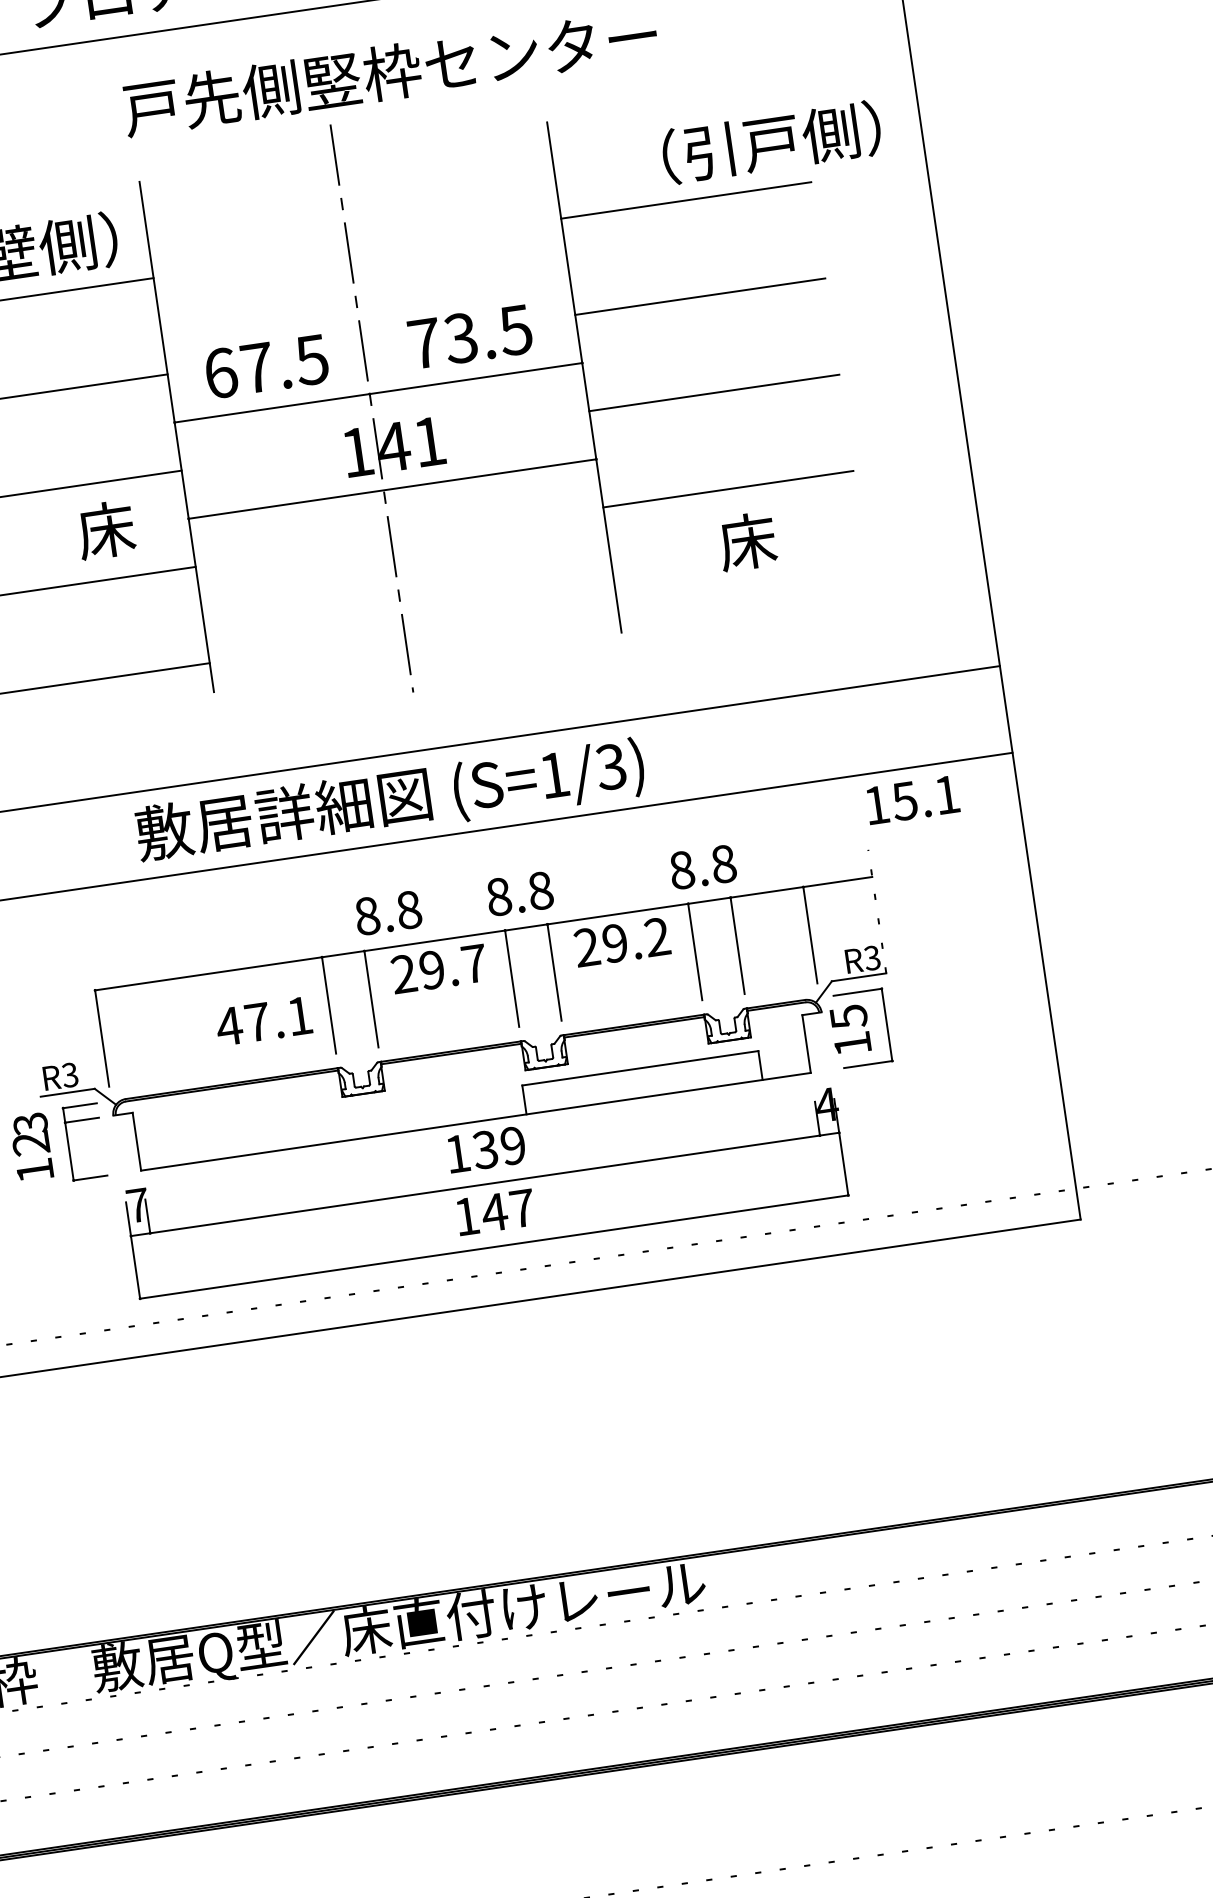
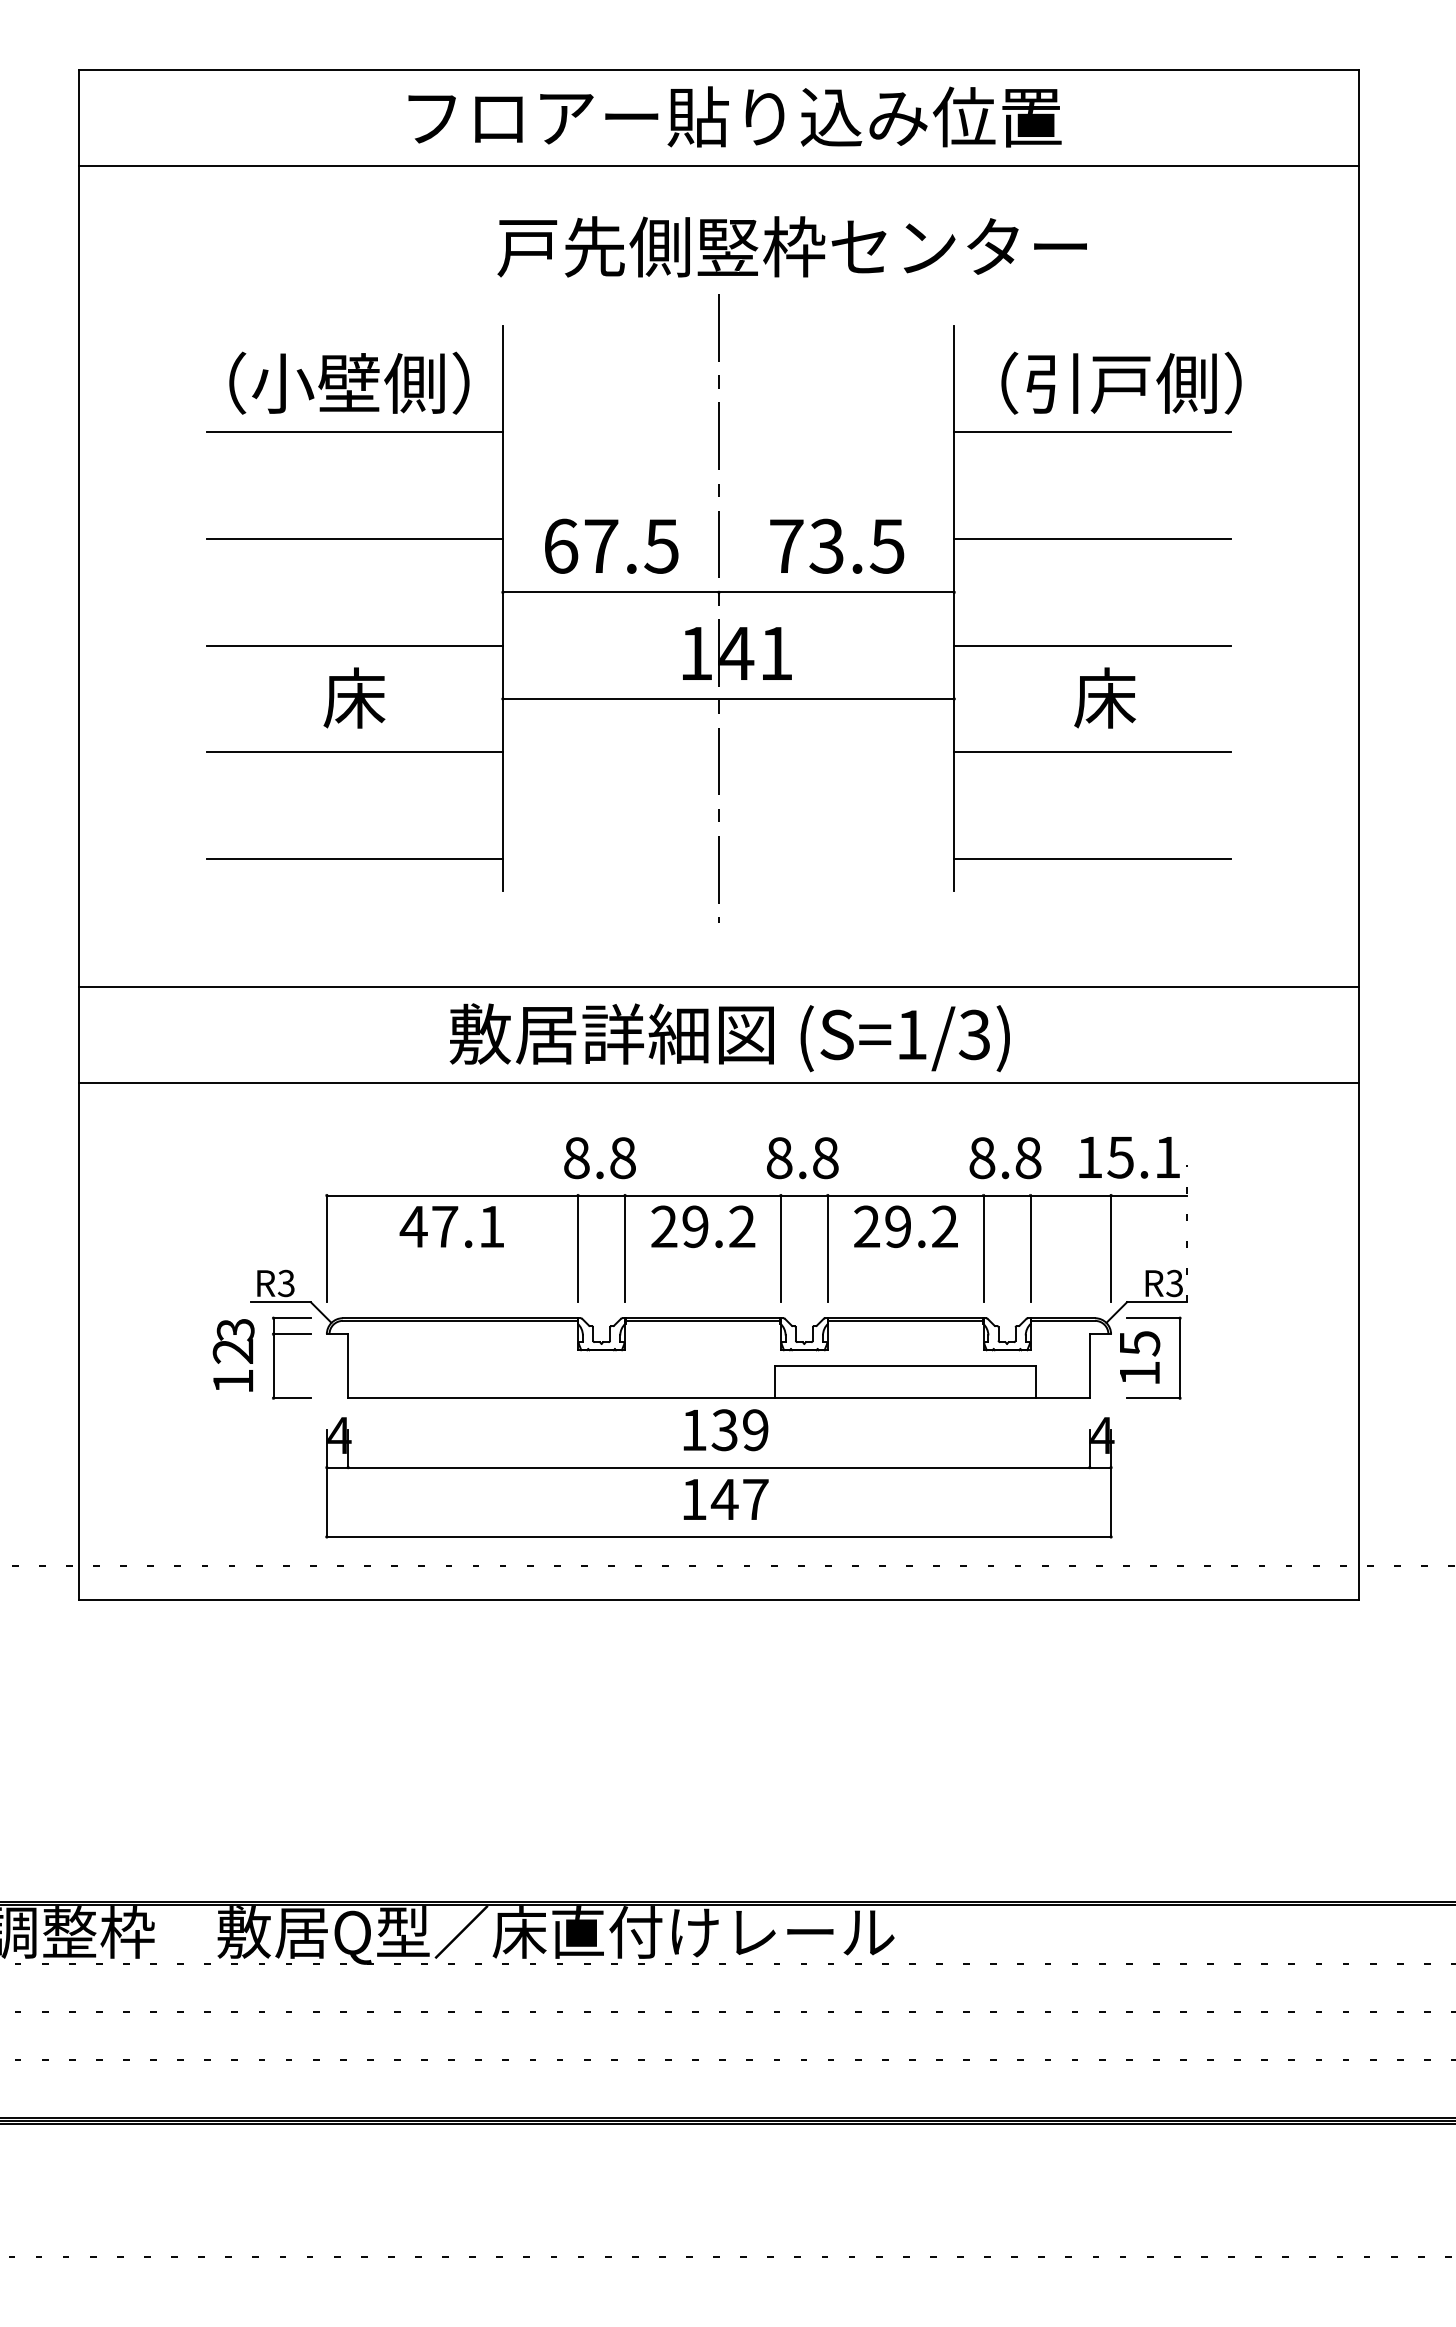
text: (771, 141) -> (1121, 382), moved
text: (105, 529) -> (354, 697), moved
text: (746, 541) -> (1104, 697), moved
line: (742, 585) -> (1092, 858), added
text: (912, 800) -> (1129, 1157), moved
text: (390, 801) -> (729, 1037), moved
text: (387, 913) -> (599, 1158), moved
text: (474, 963) -> (742, 1226), 29.7 -> 29.2
text: (263, 1022) -> (451, 1227), moved
text: (138, 1205) -> (339, 1435), 7 -> 4

